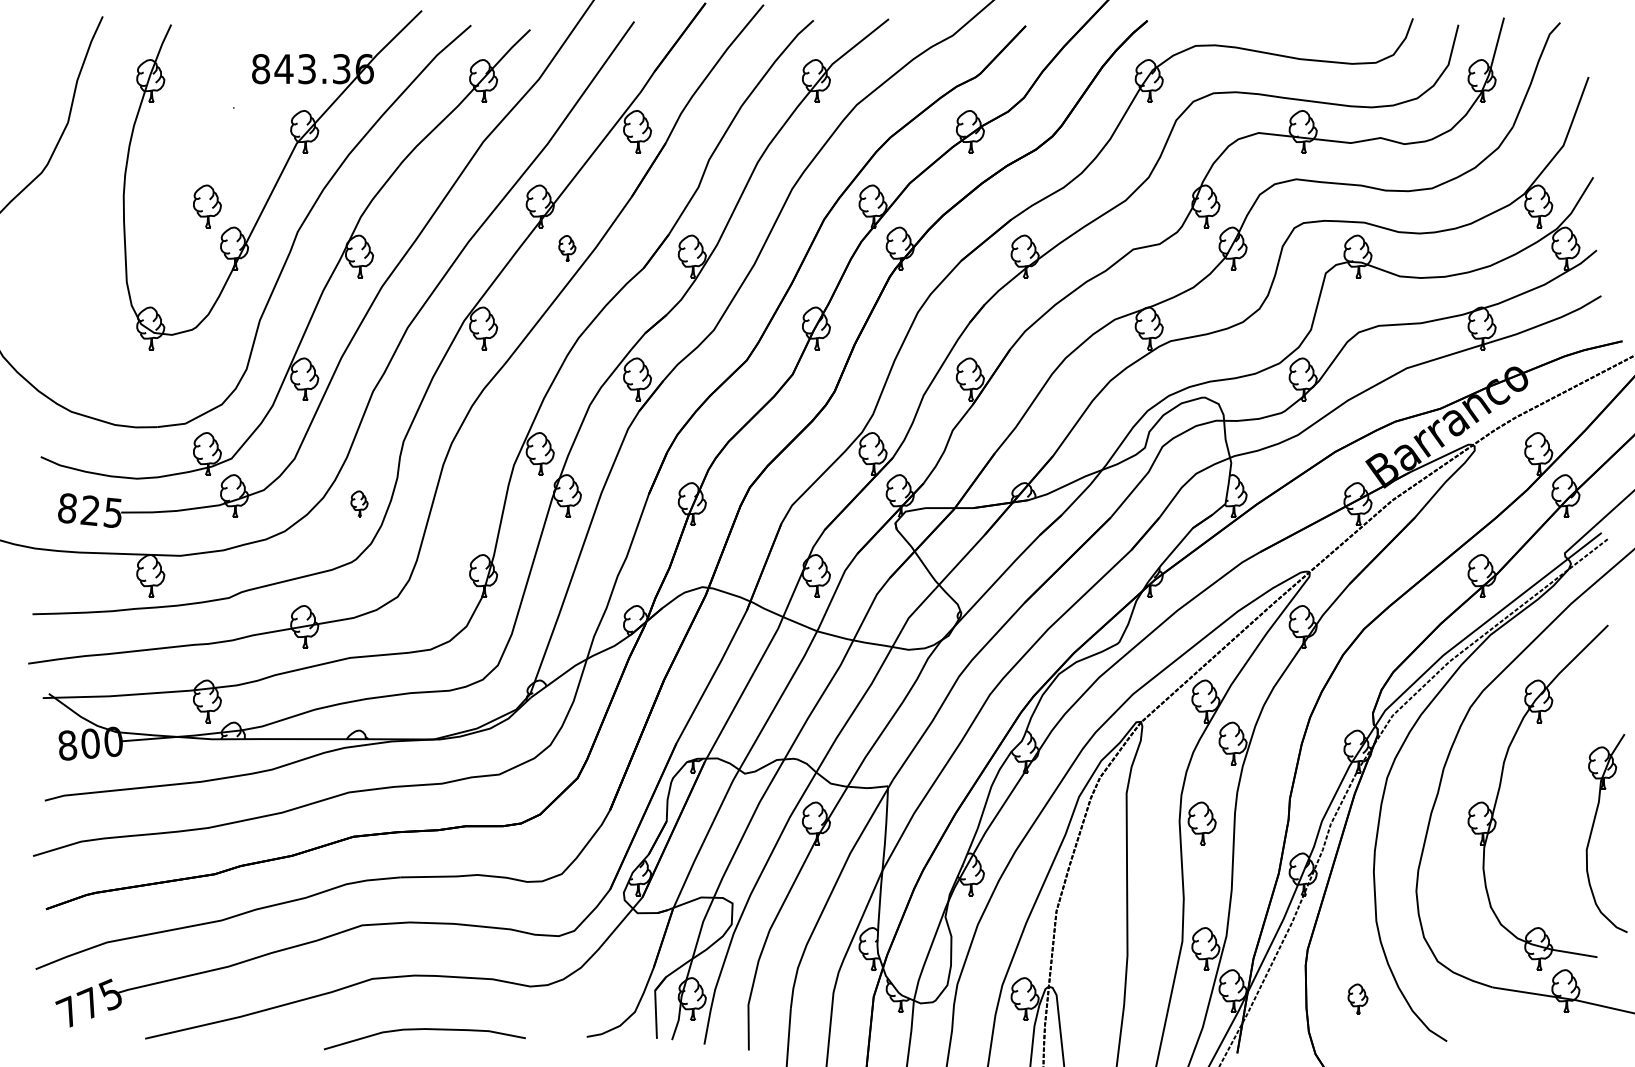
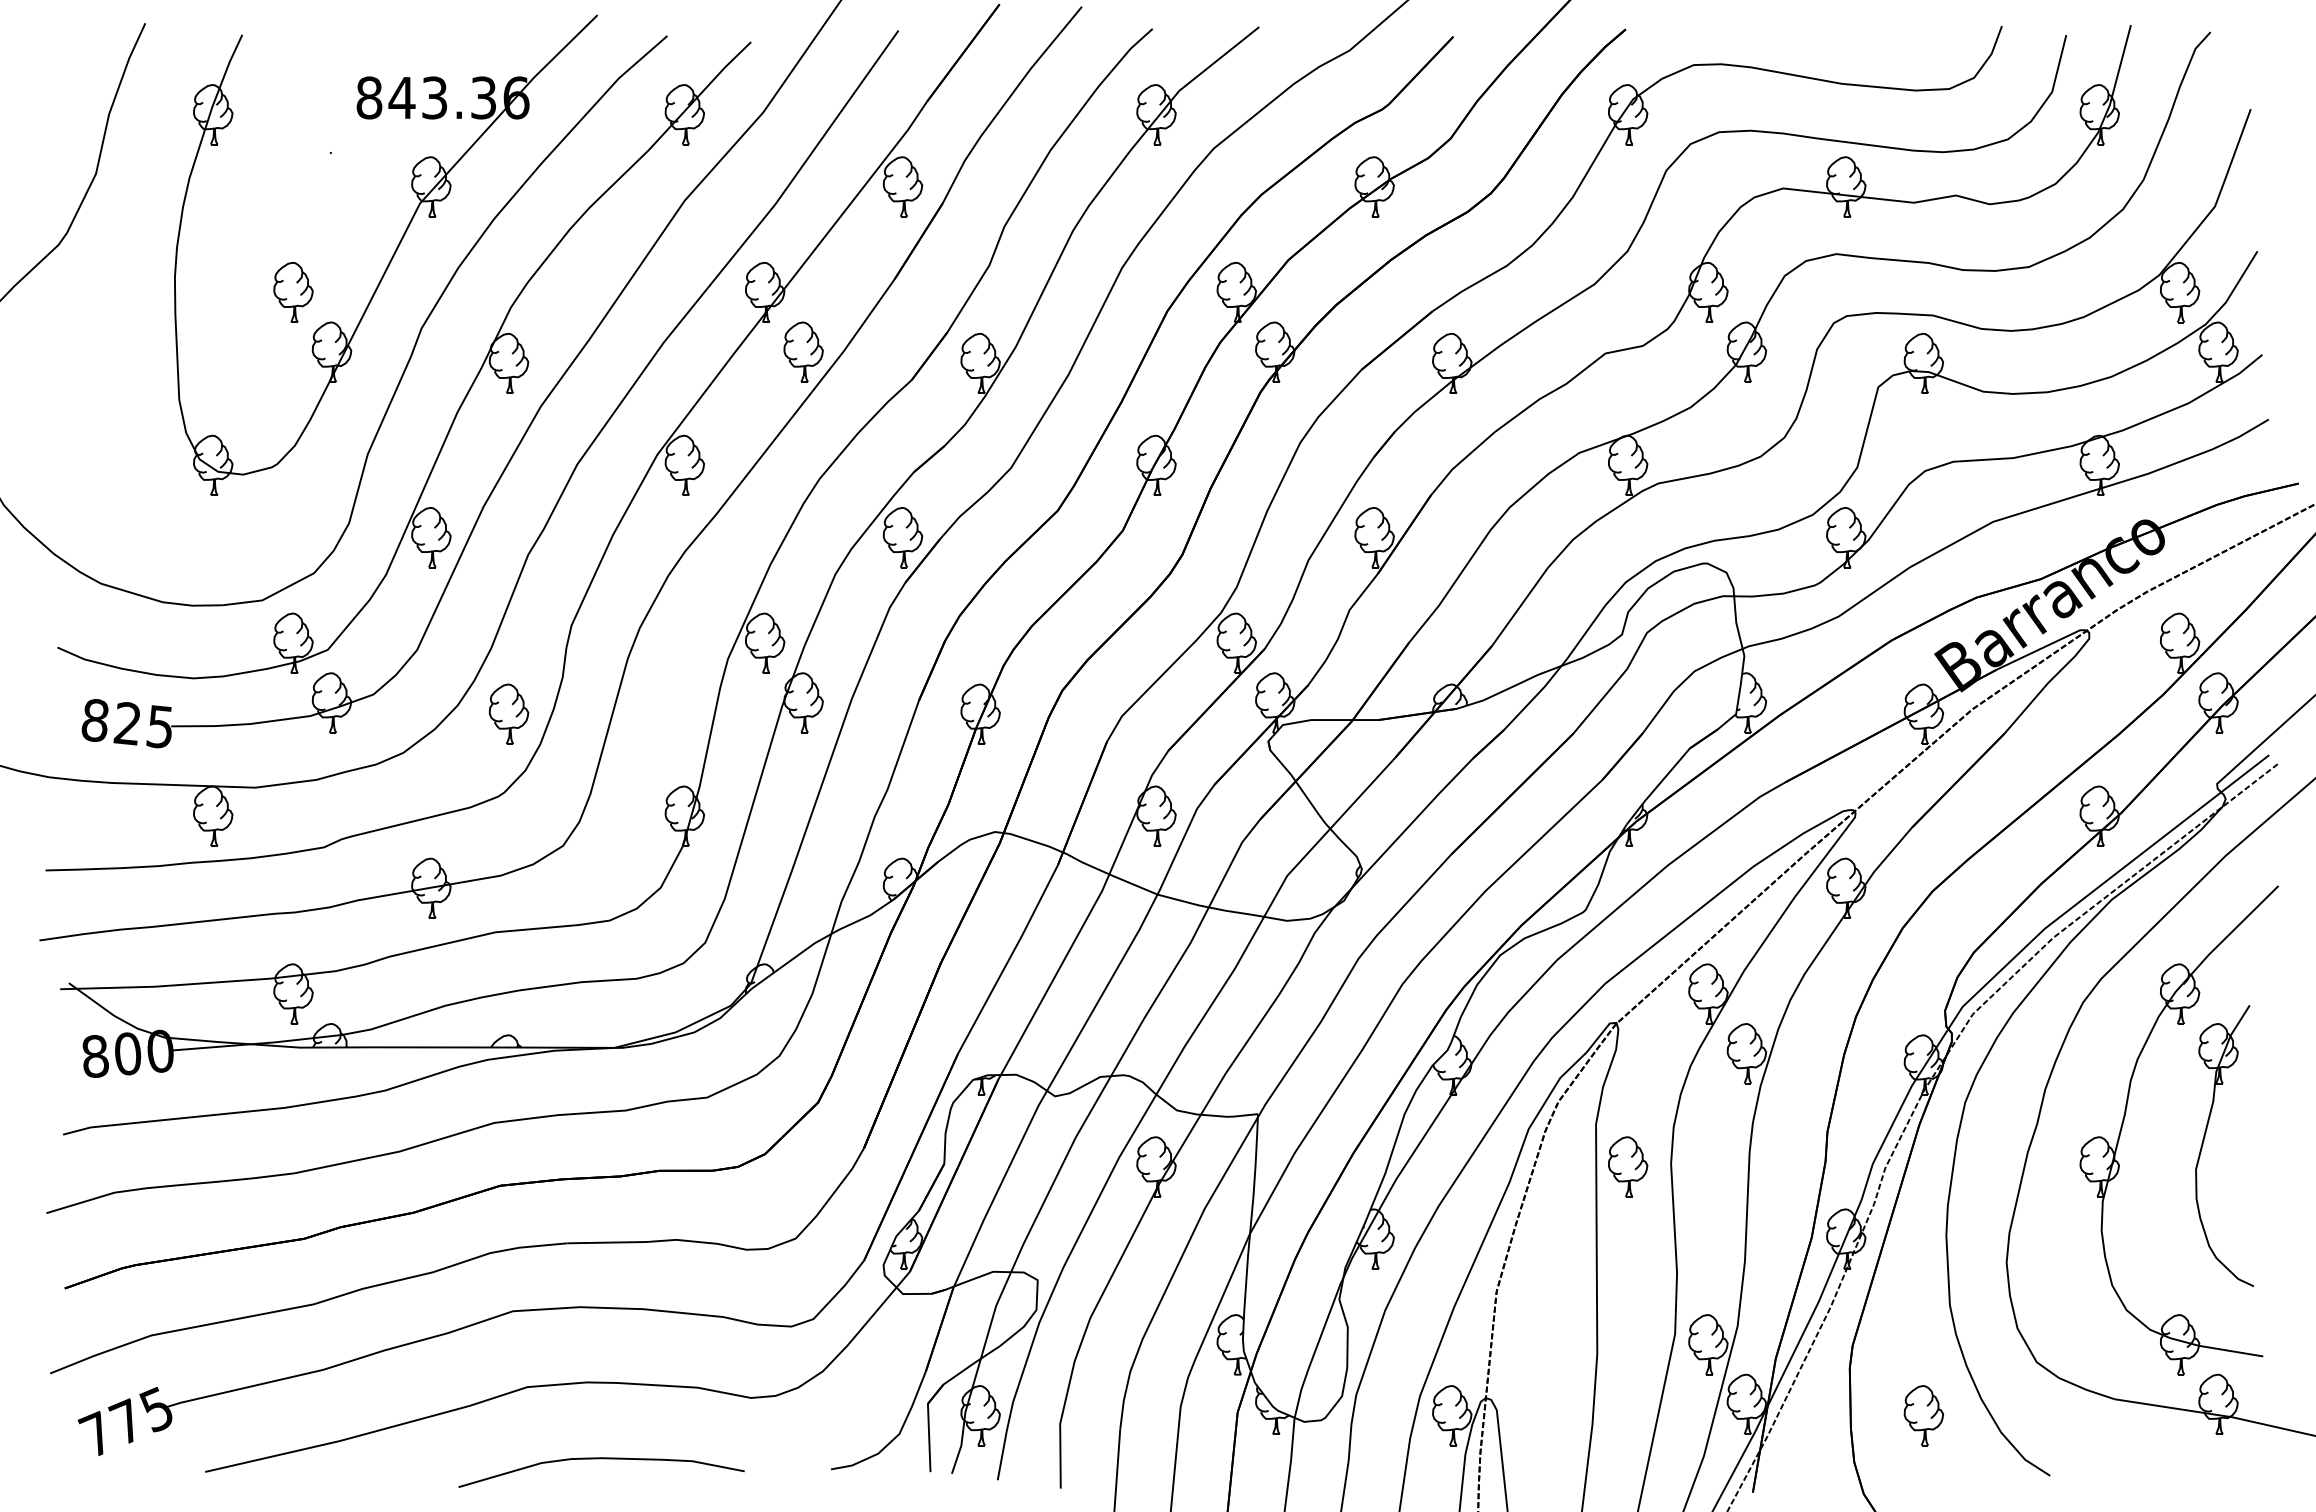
part: (567, 248) -> (803, 351), size x1.67
part: (359, 503) -> (508, 713), size x1.67
part: (1202, 823) -> (1628, 1166), moved
part: (1592, 830) -> (2204, 1141), moved
part: (1357, 998) -> (1923, 1415), size x1.43

